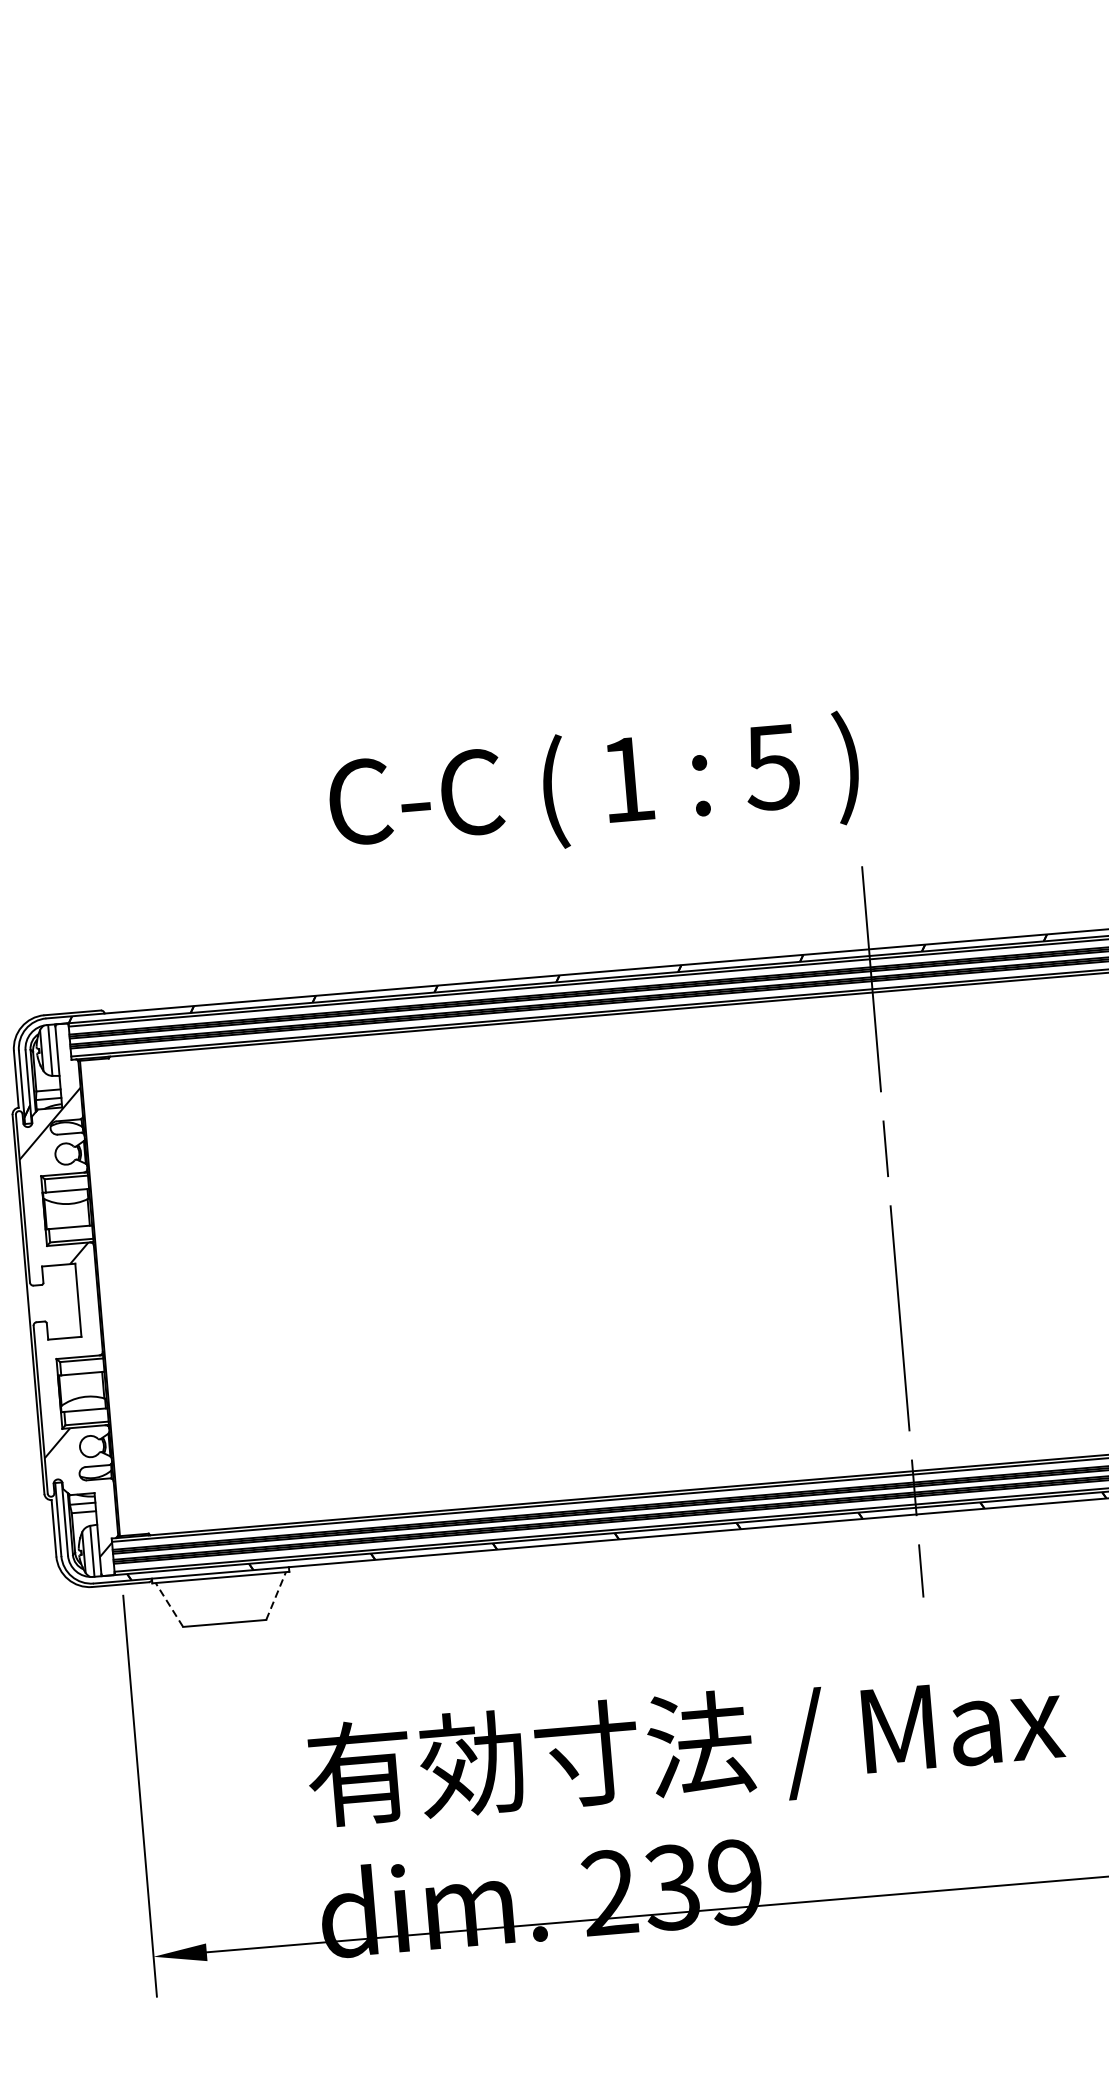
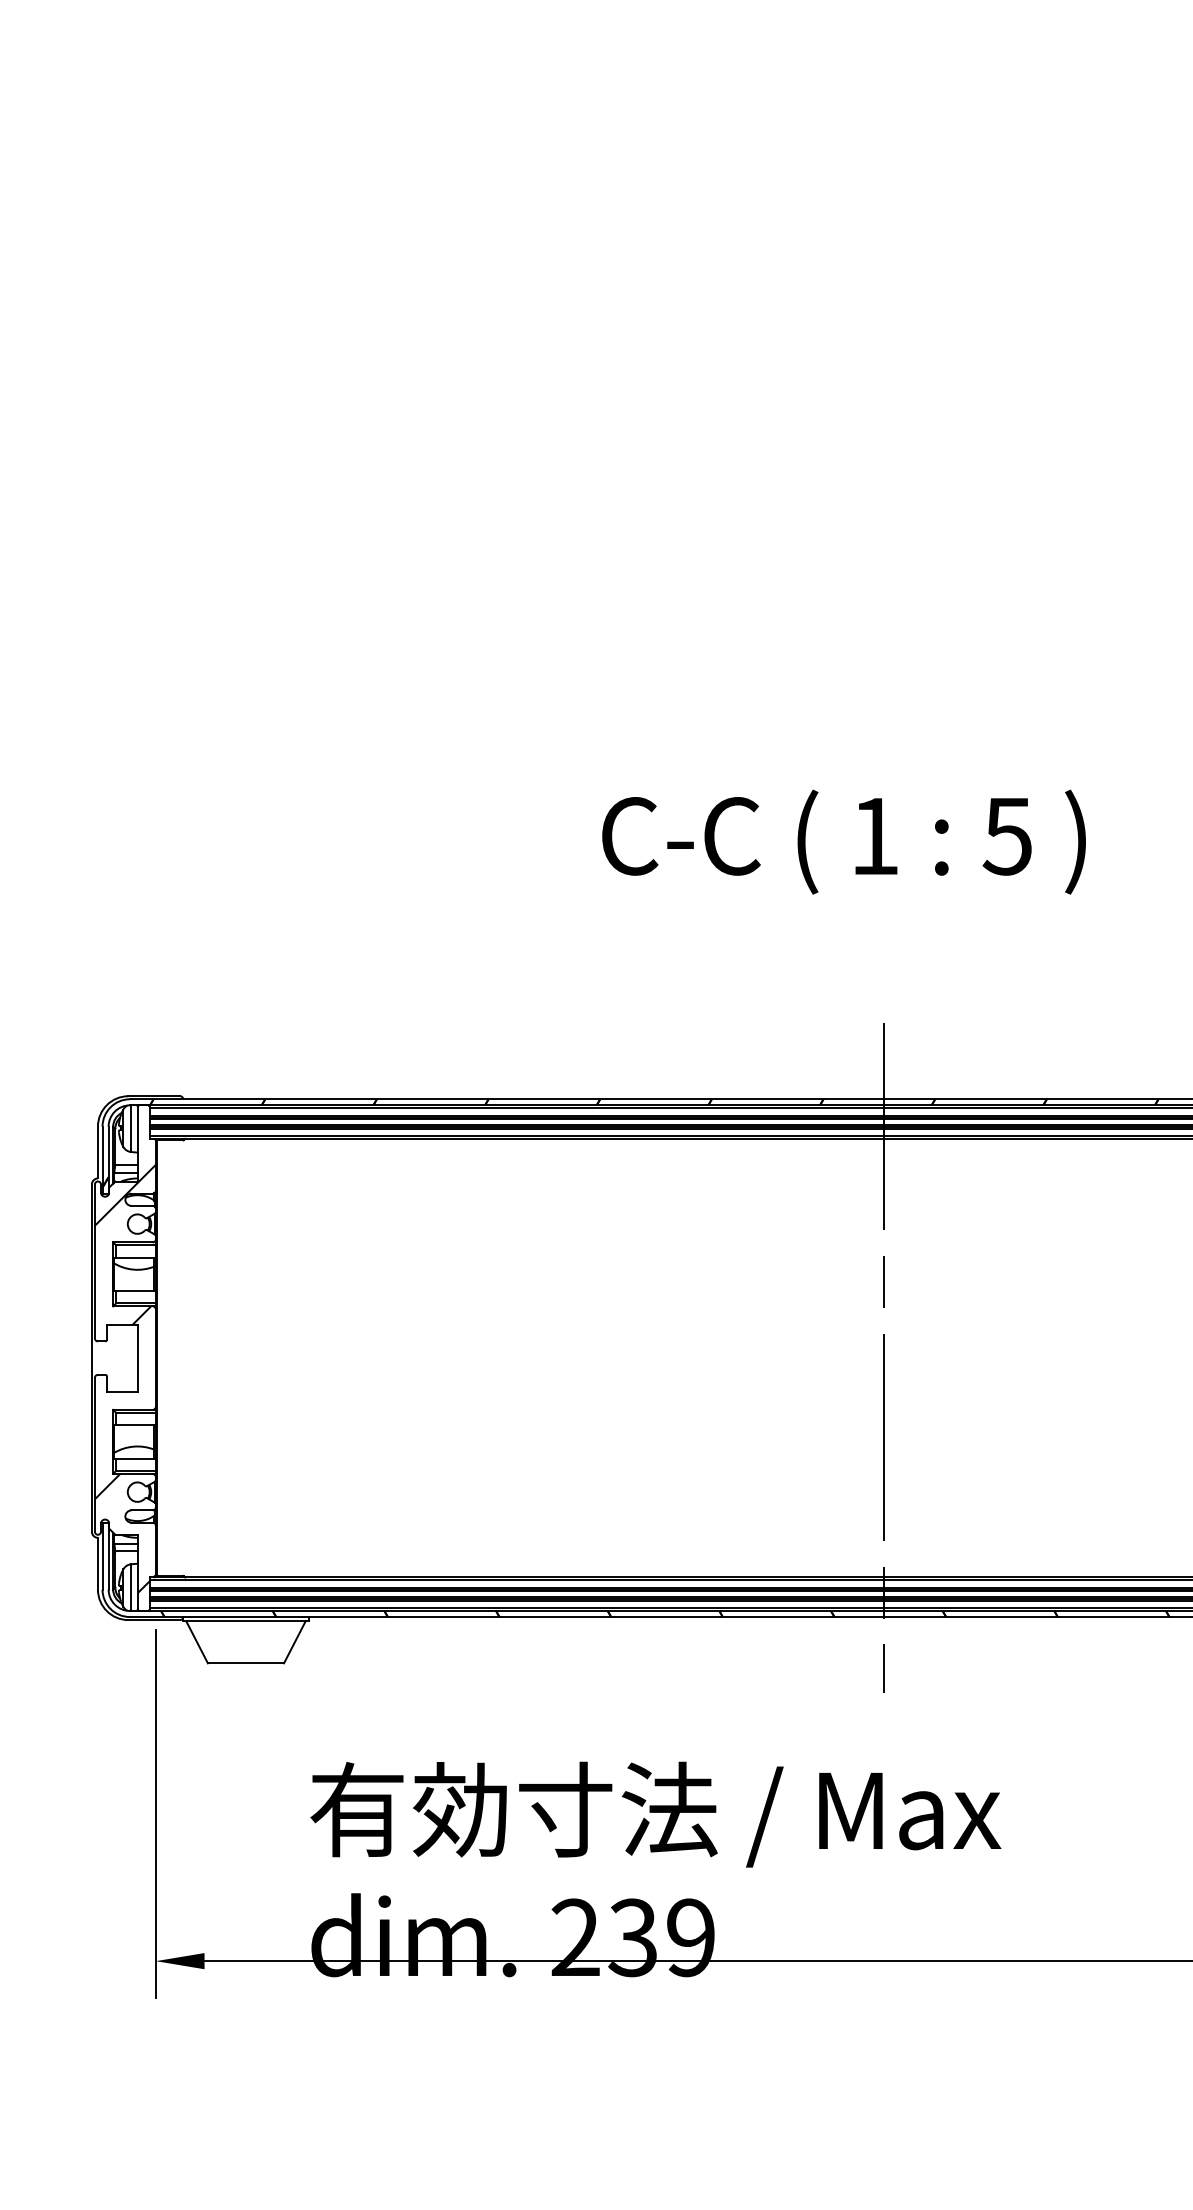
text: (593, 788) -> (843, 841), moved
line: (275, 1596) -> (294, 1642), dashed -> solid
line: (169, 1605) -> (197, 1642), dashed -> solid

